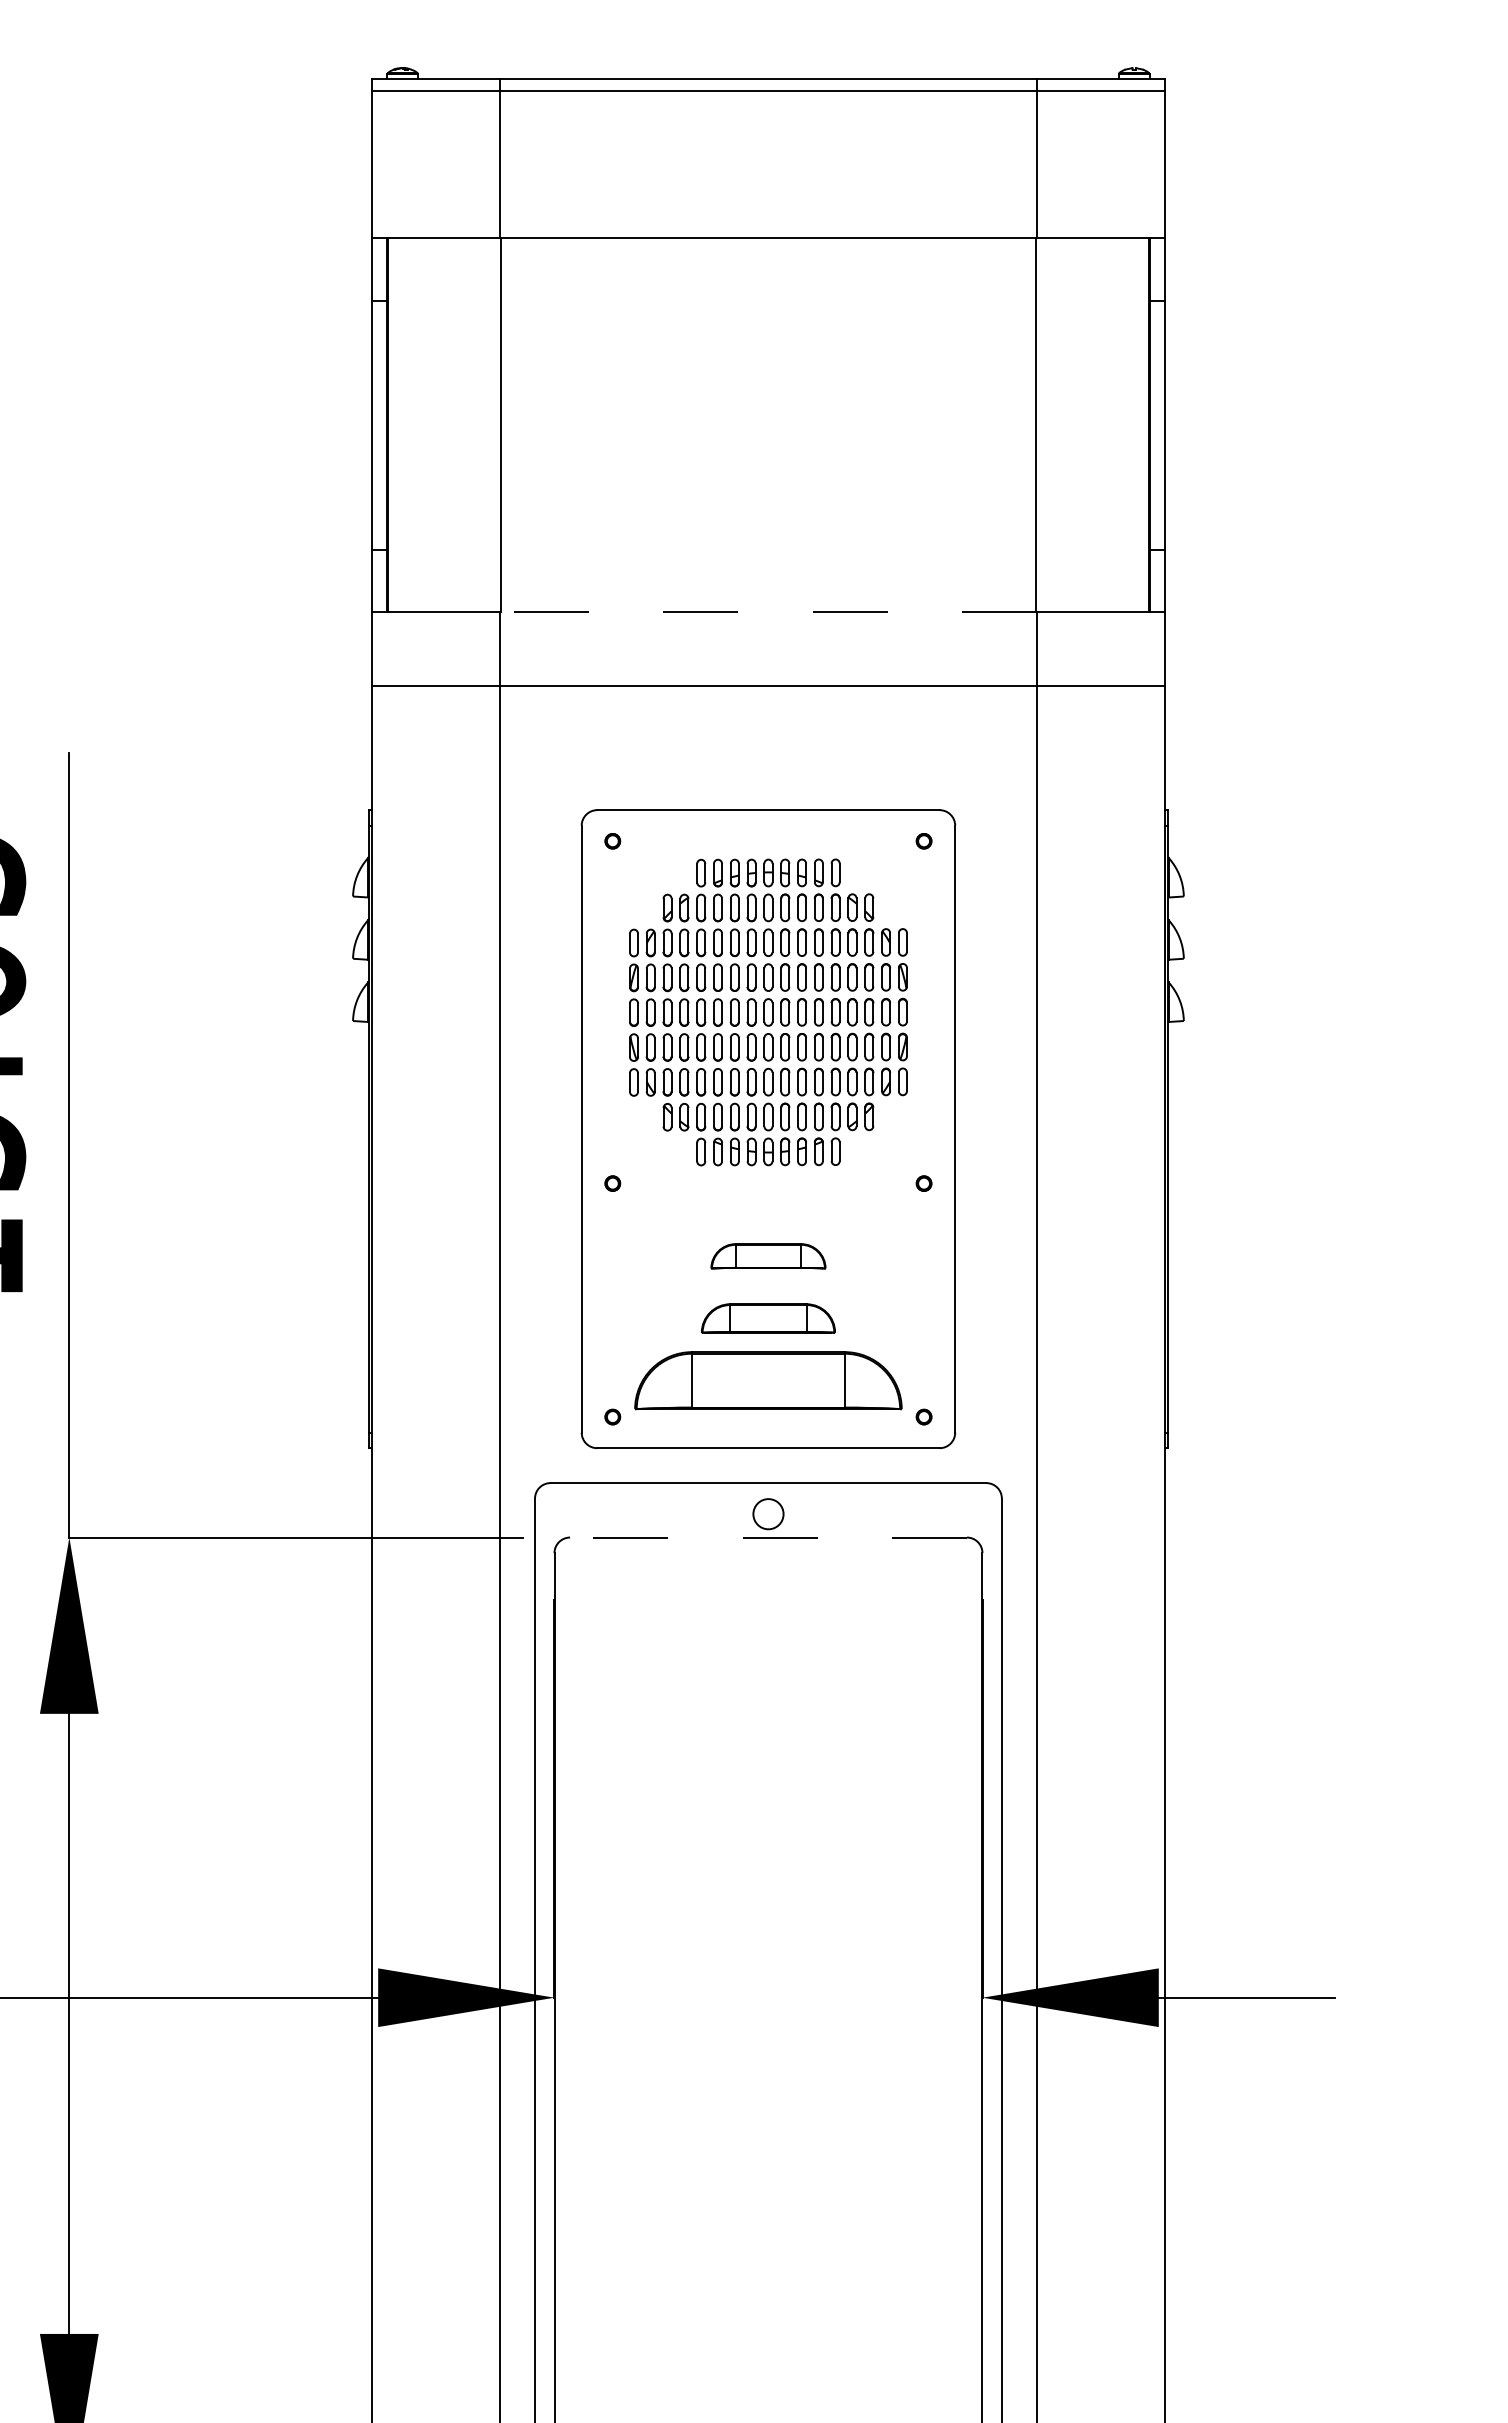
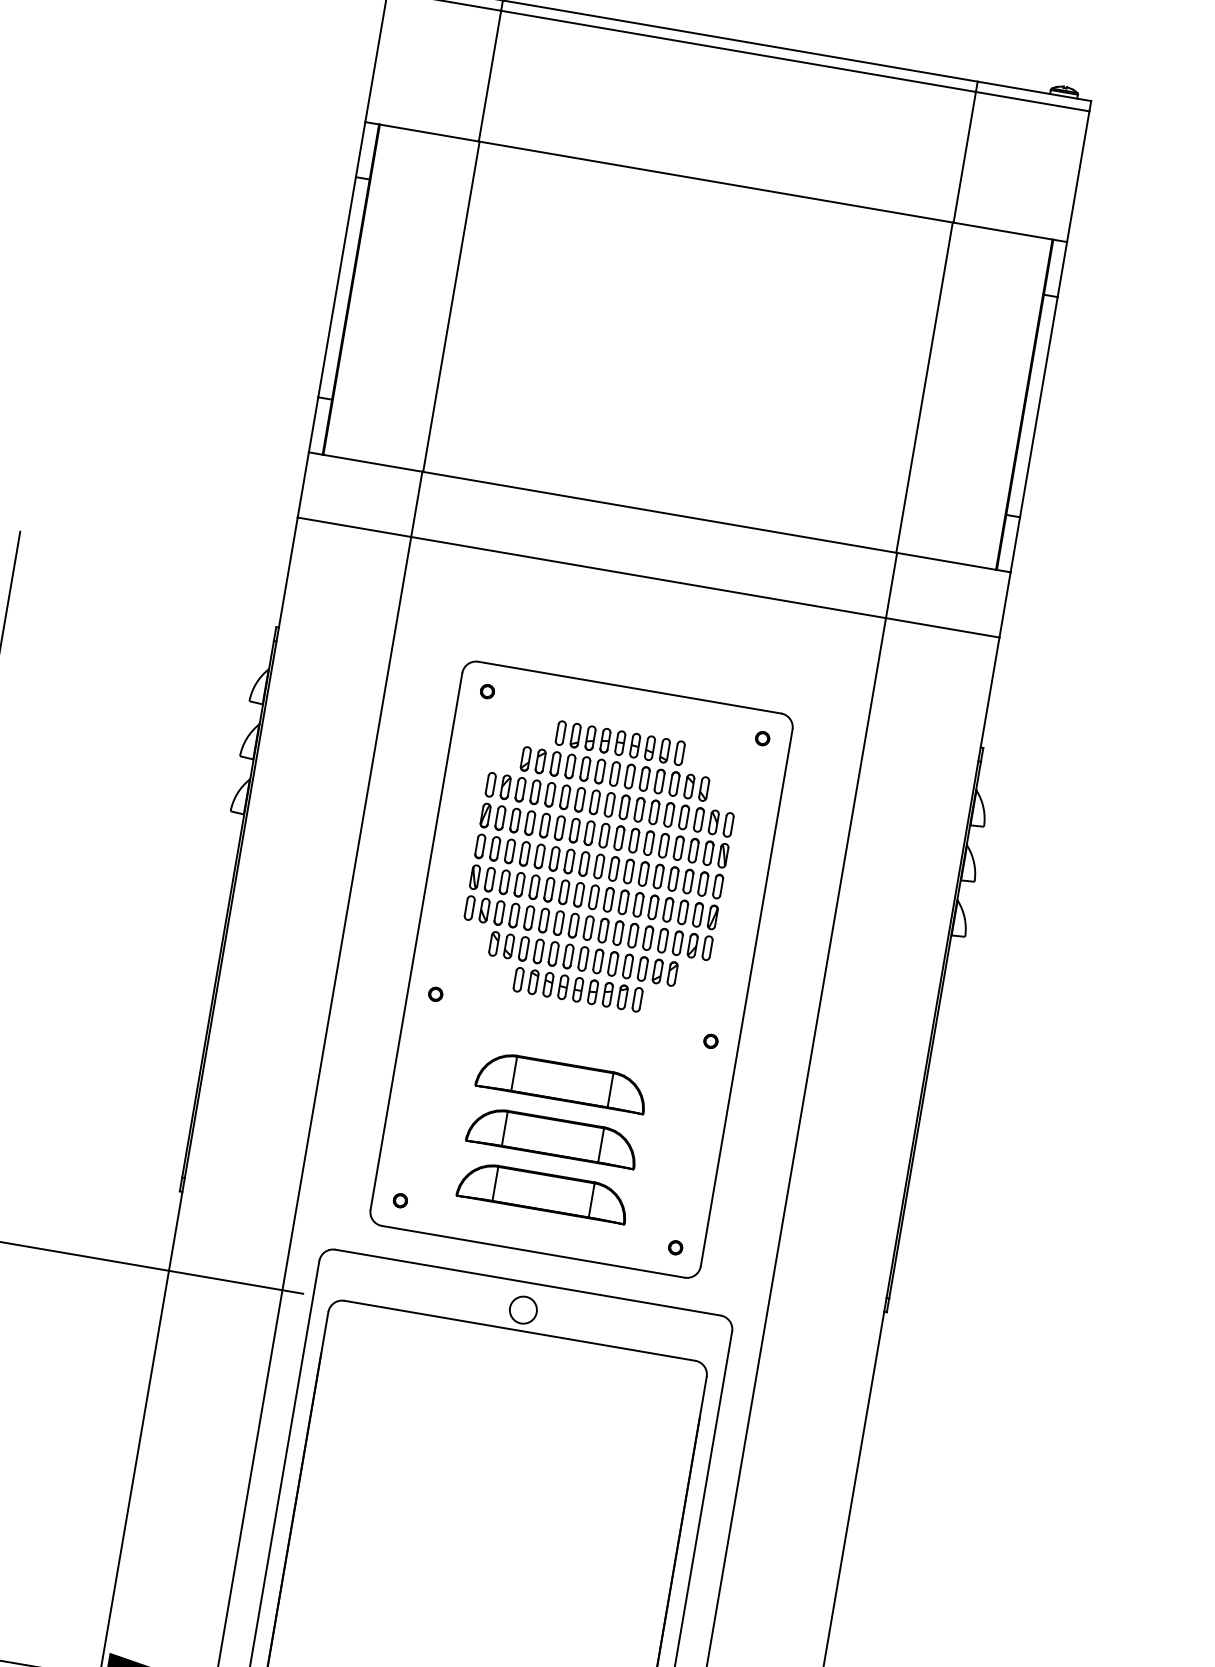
line: (767, 611) -> (658, 511), dashed -> solid
part: (768, 1256) -> (562, 1082), size x1.67
part: (768, 1318) -> (553, 1137), size x1.43
part: (768, 1380) -> (543, 1191), size x0.71
line: (767, 1537) -> (519, 1330), dashed -> solid

